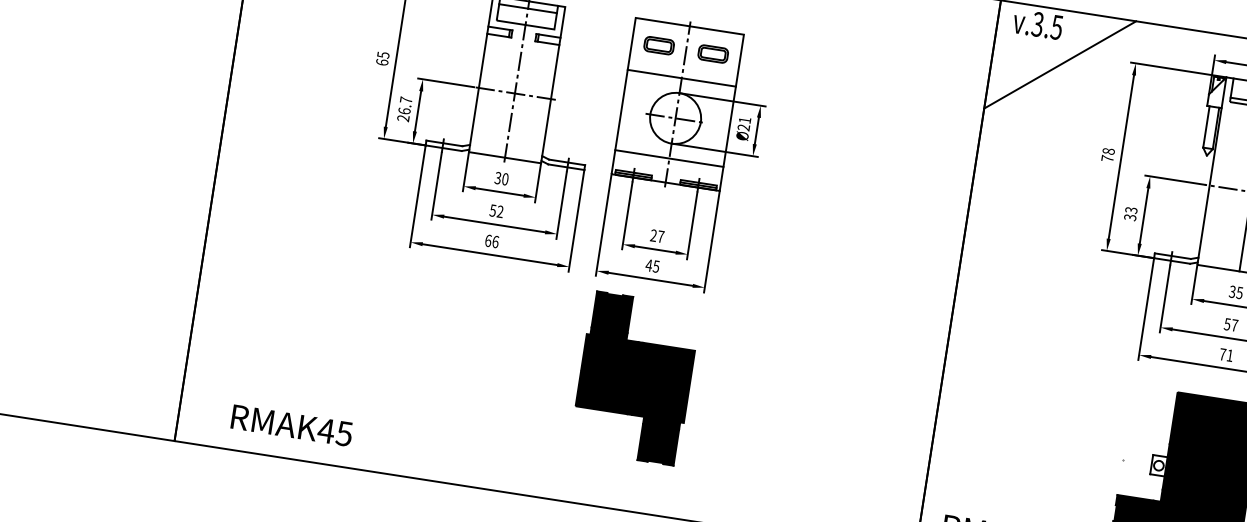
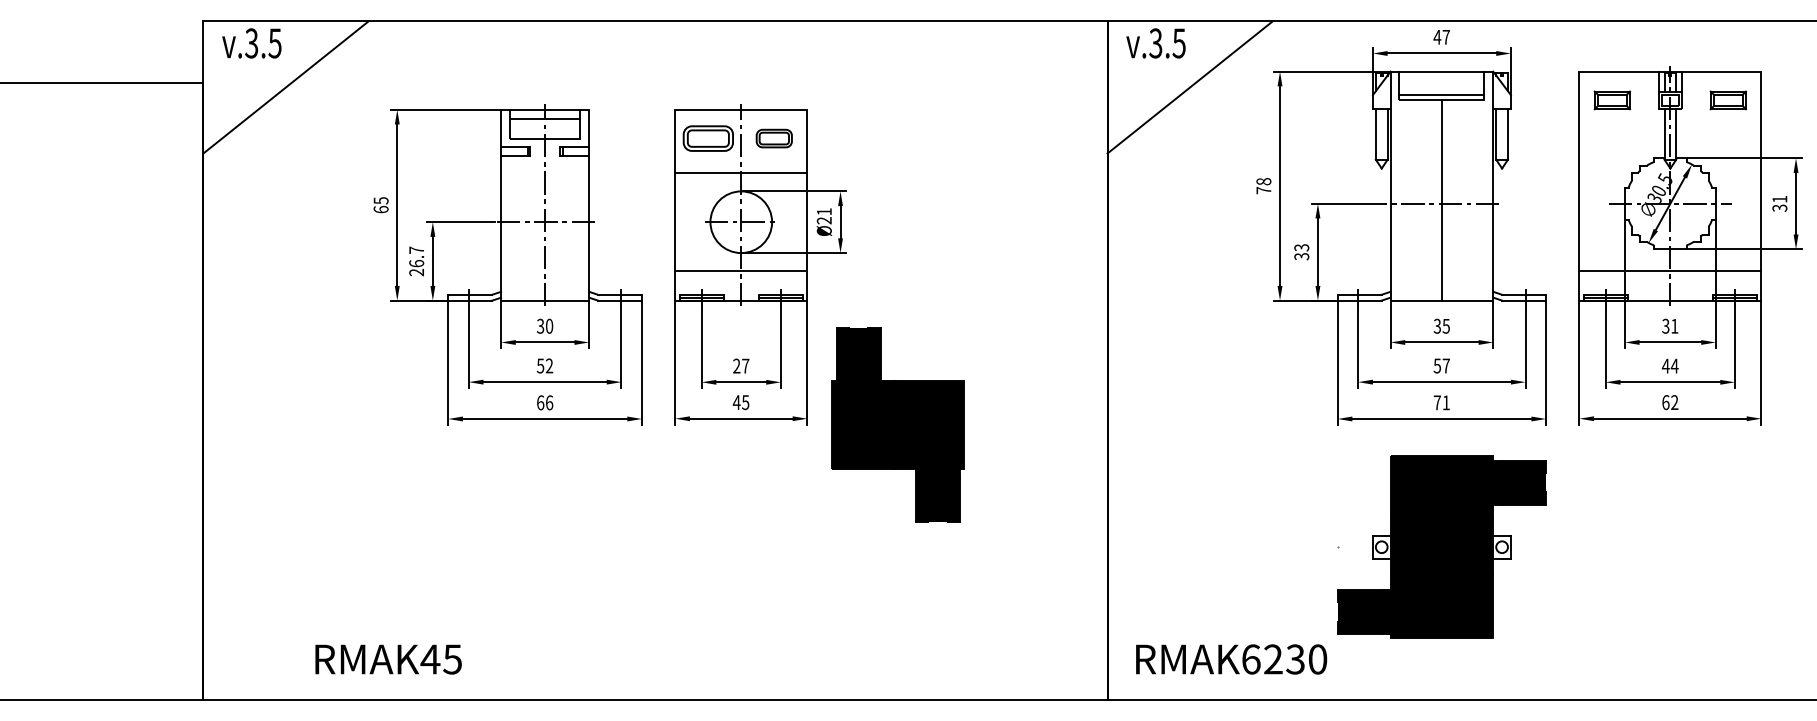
part: (658, 45) -> (707, 138), size x1.4
part: (634, 378) -> (897, 424), moved
text: (291, 425) -> (388, 659), moved

